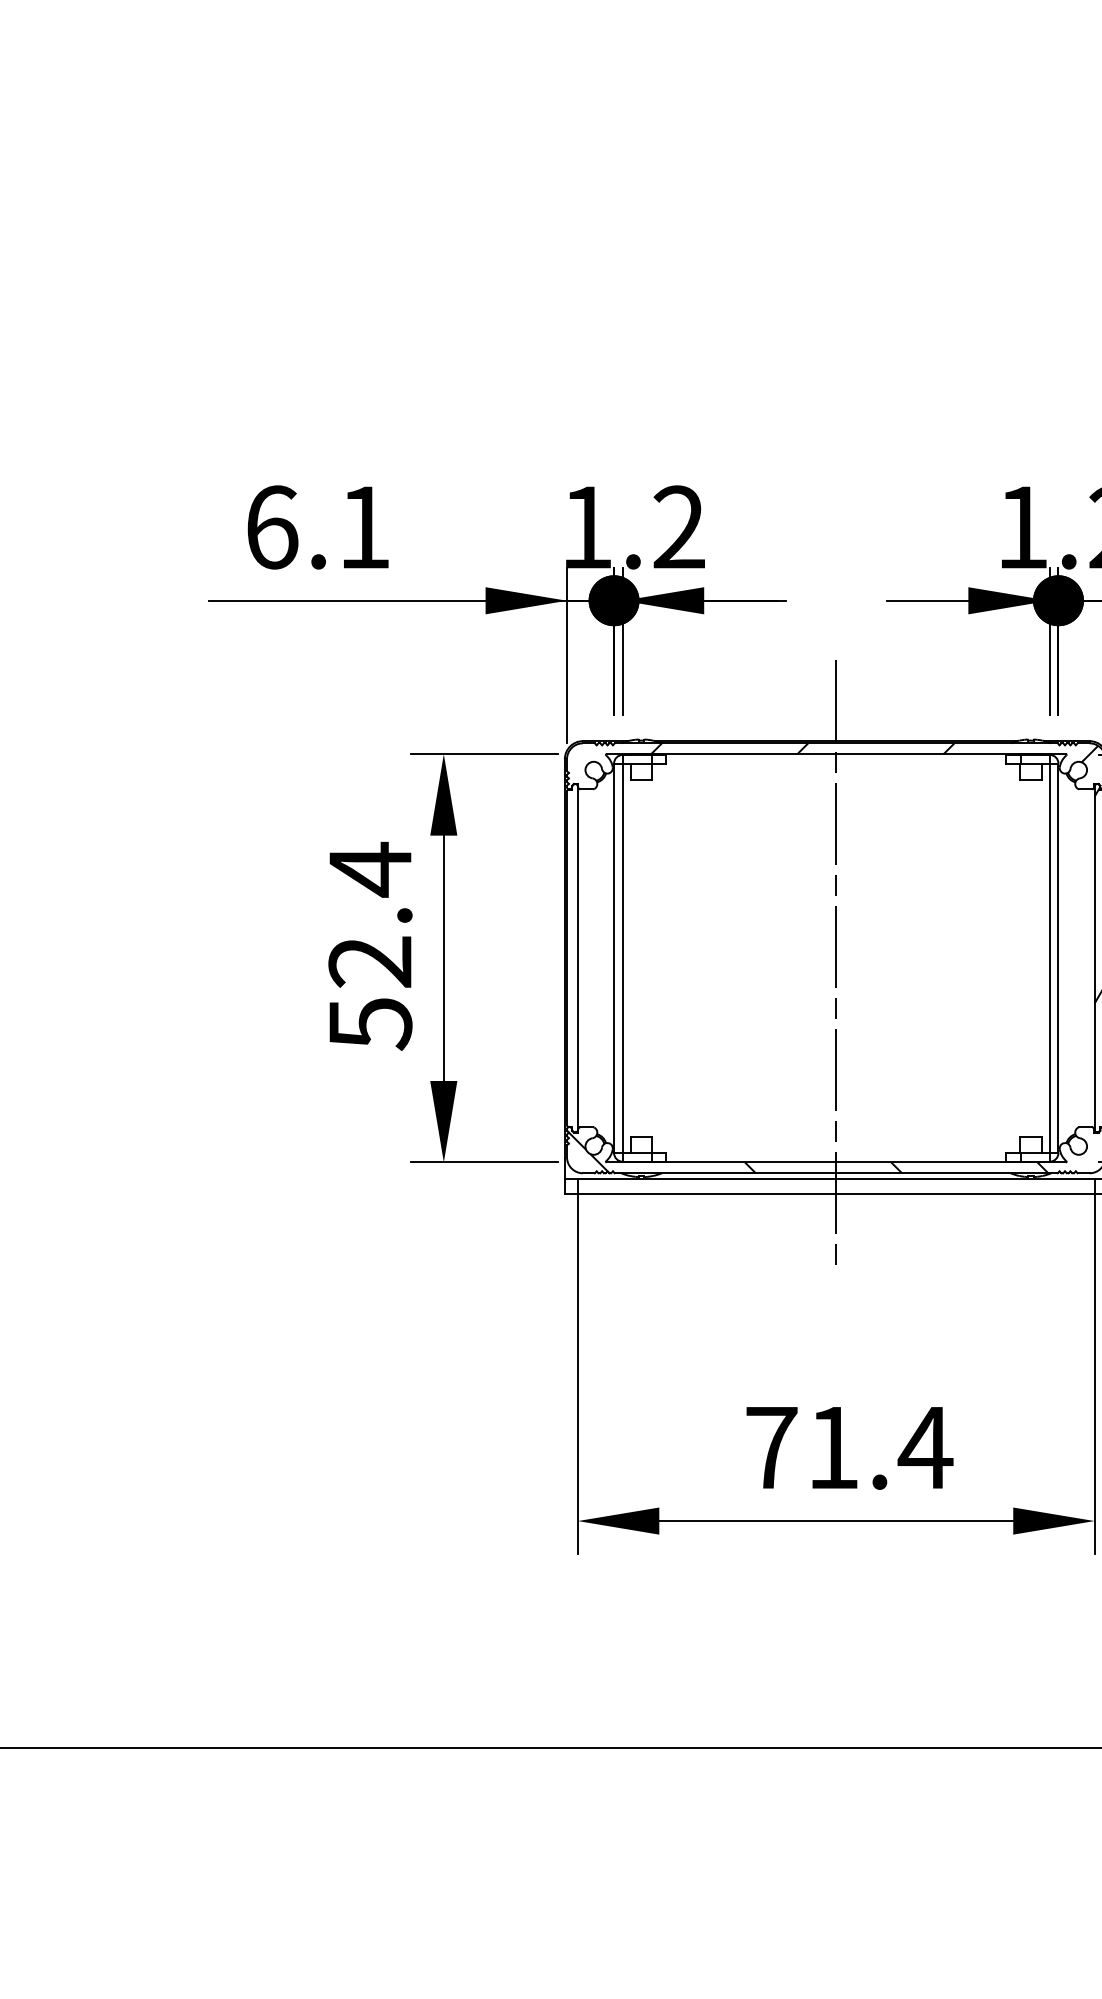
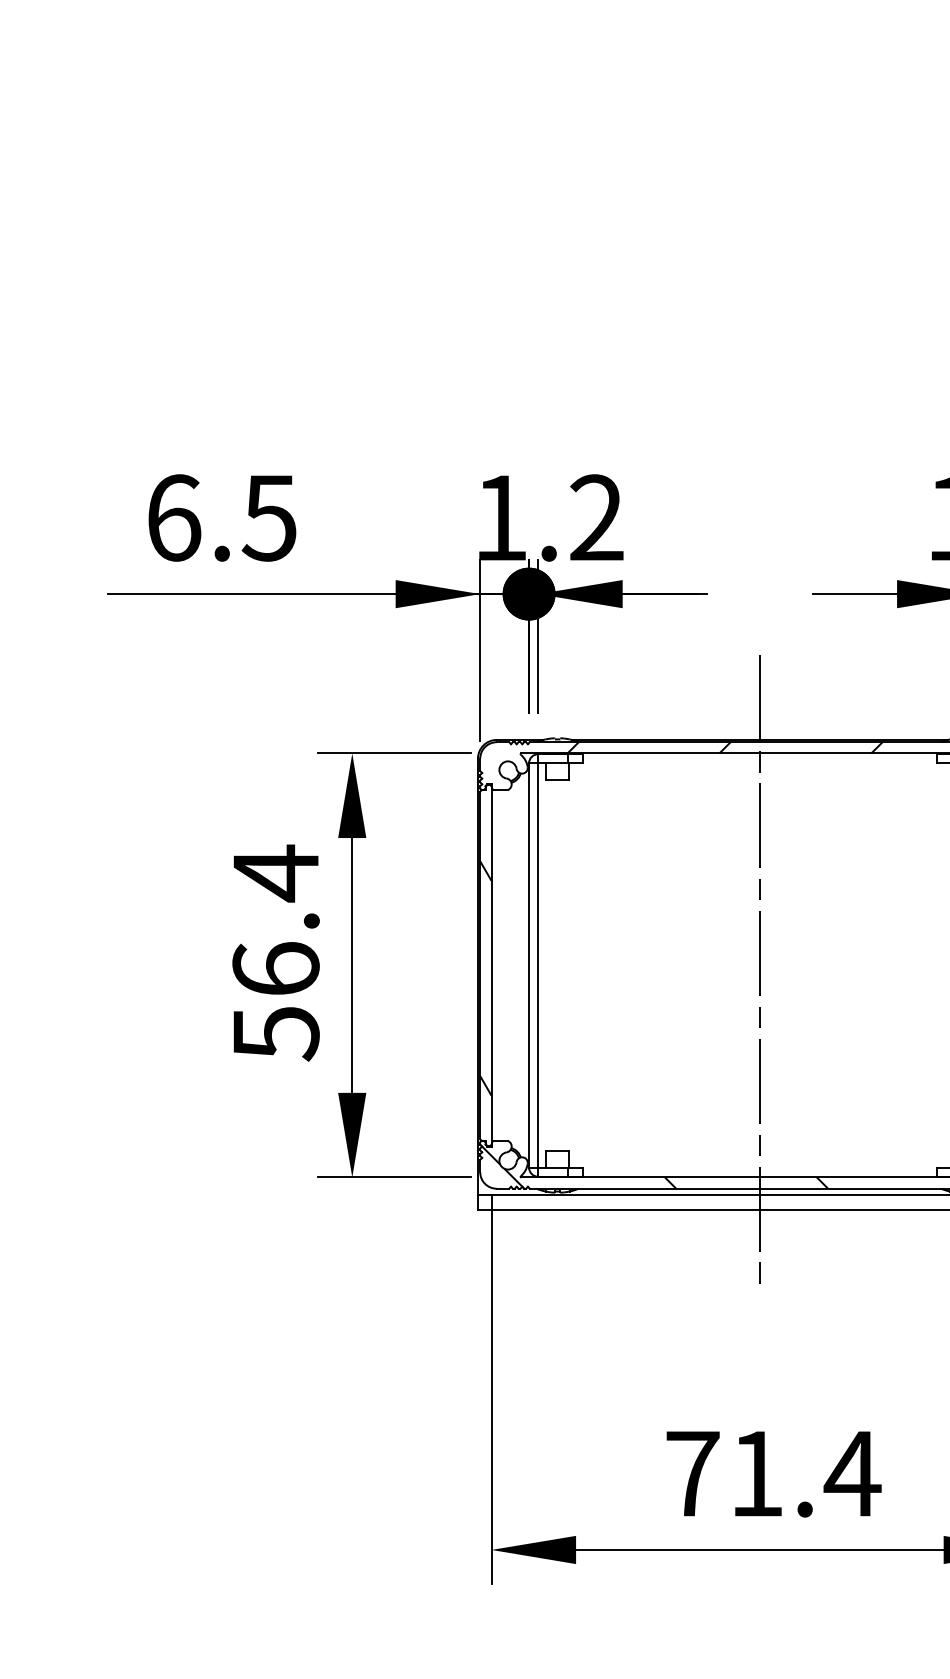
text: (363, 527) -> (268, 518), 6.1 -> 6.5
text: (370, 961) -> (276, 968), 52.4 -> 56.4
hatch: (572, 970) -> (485, 978), added

